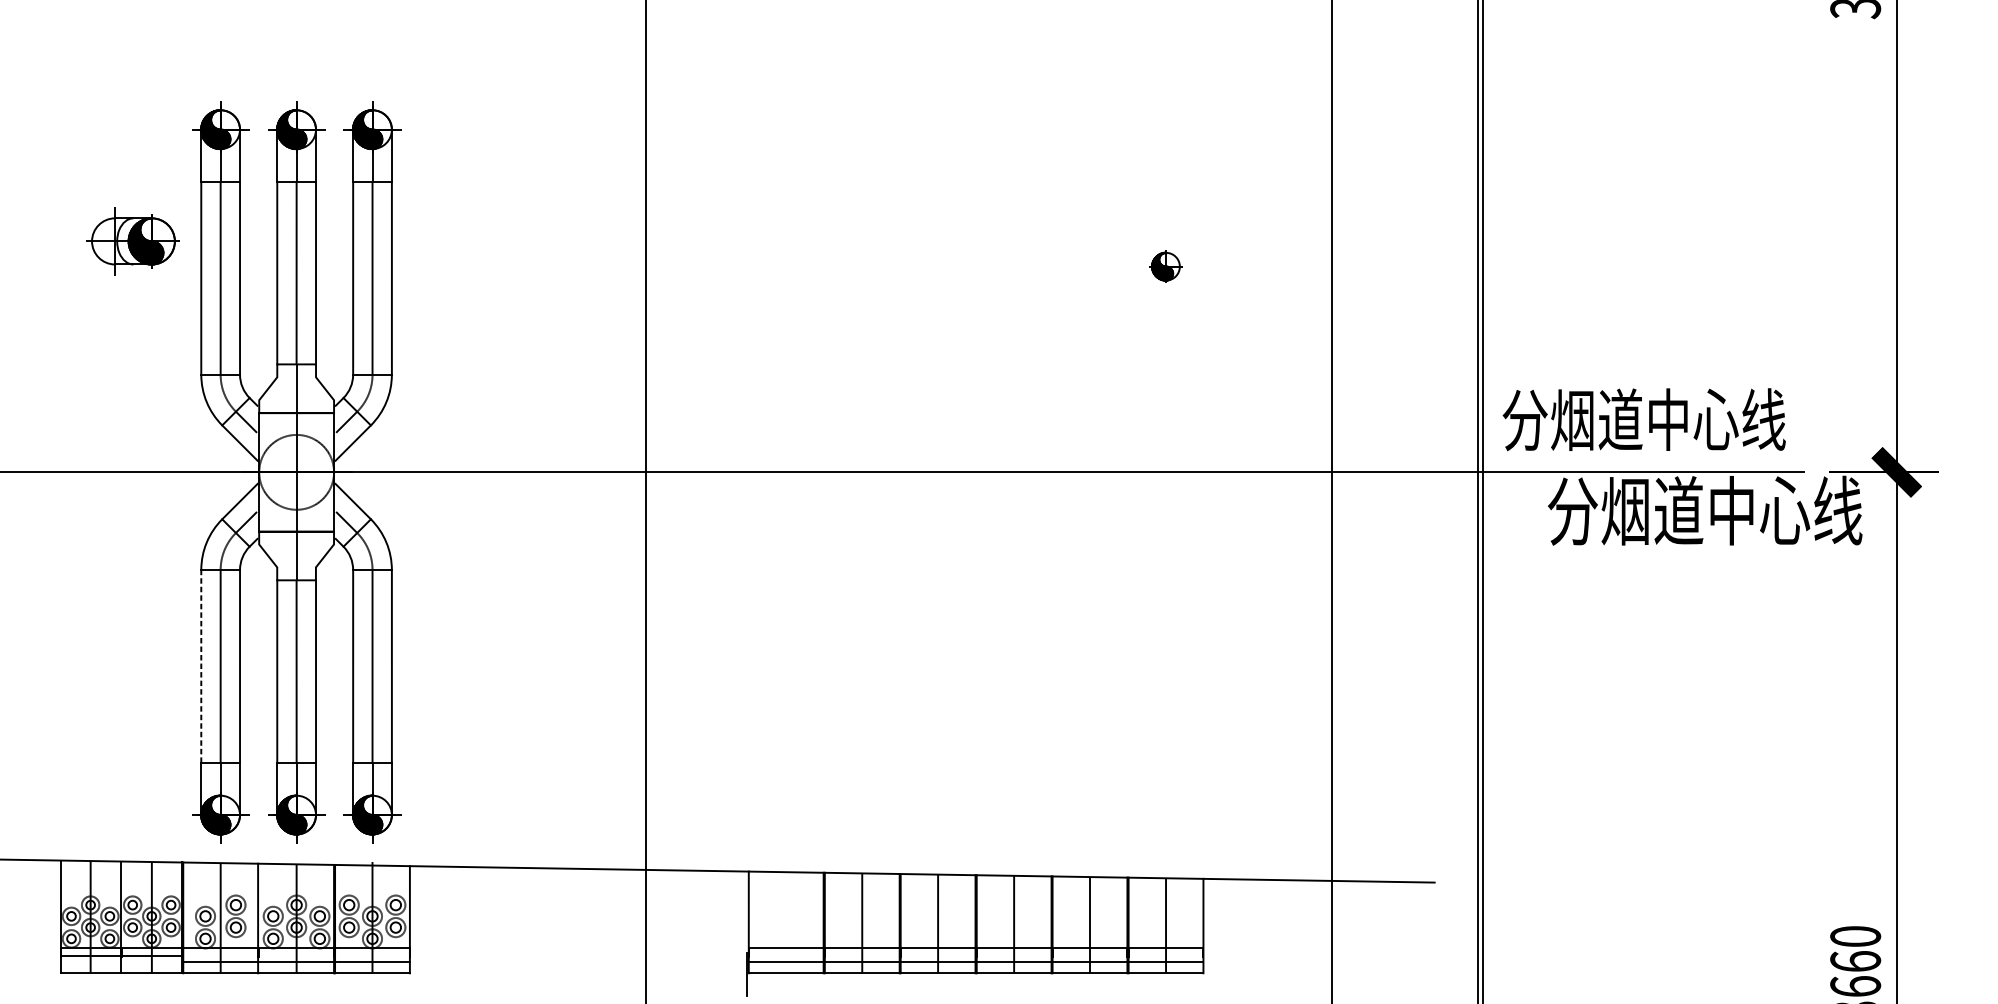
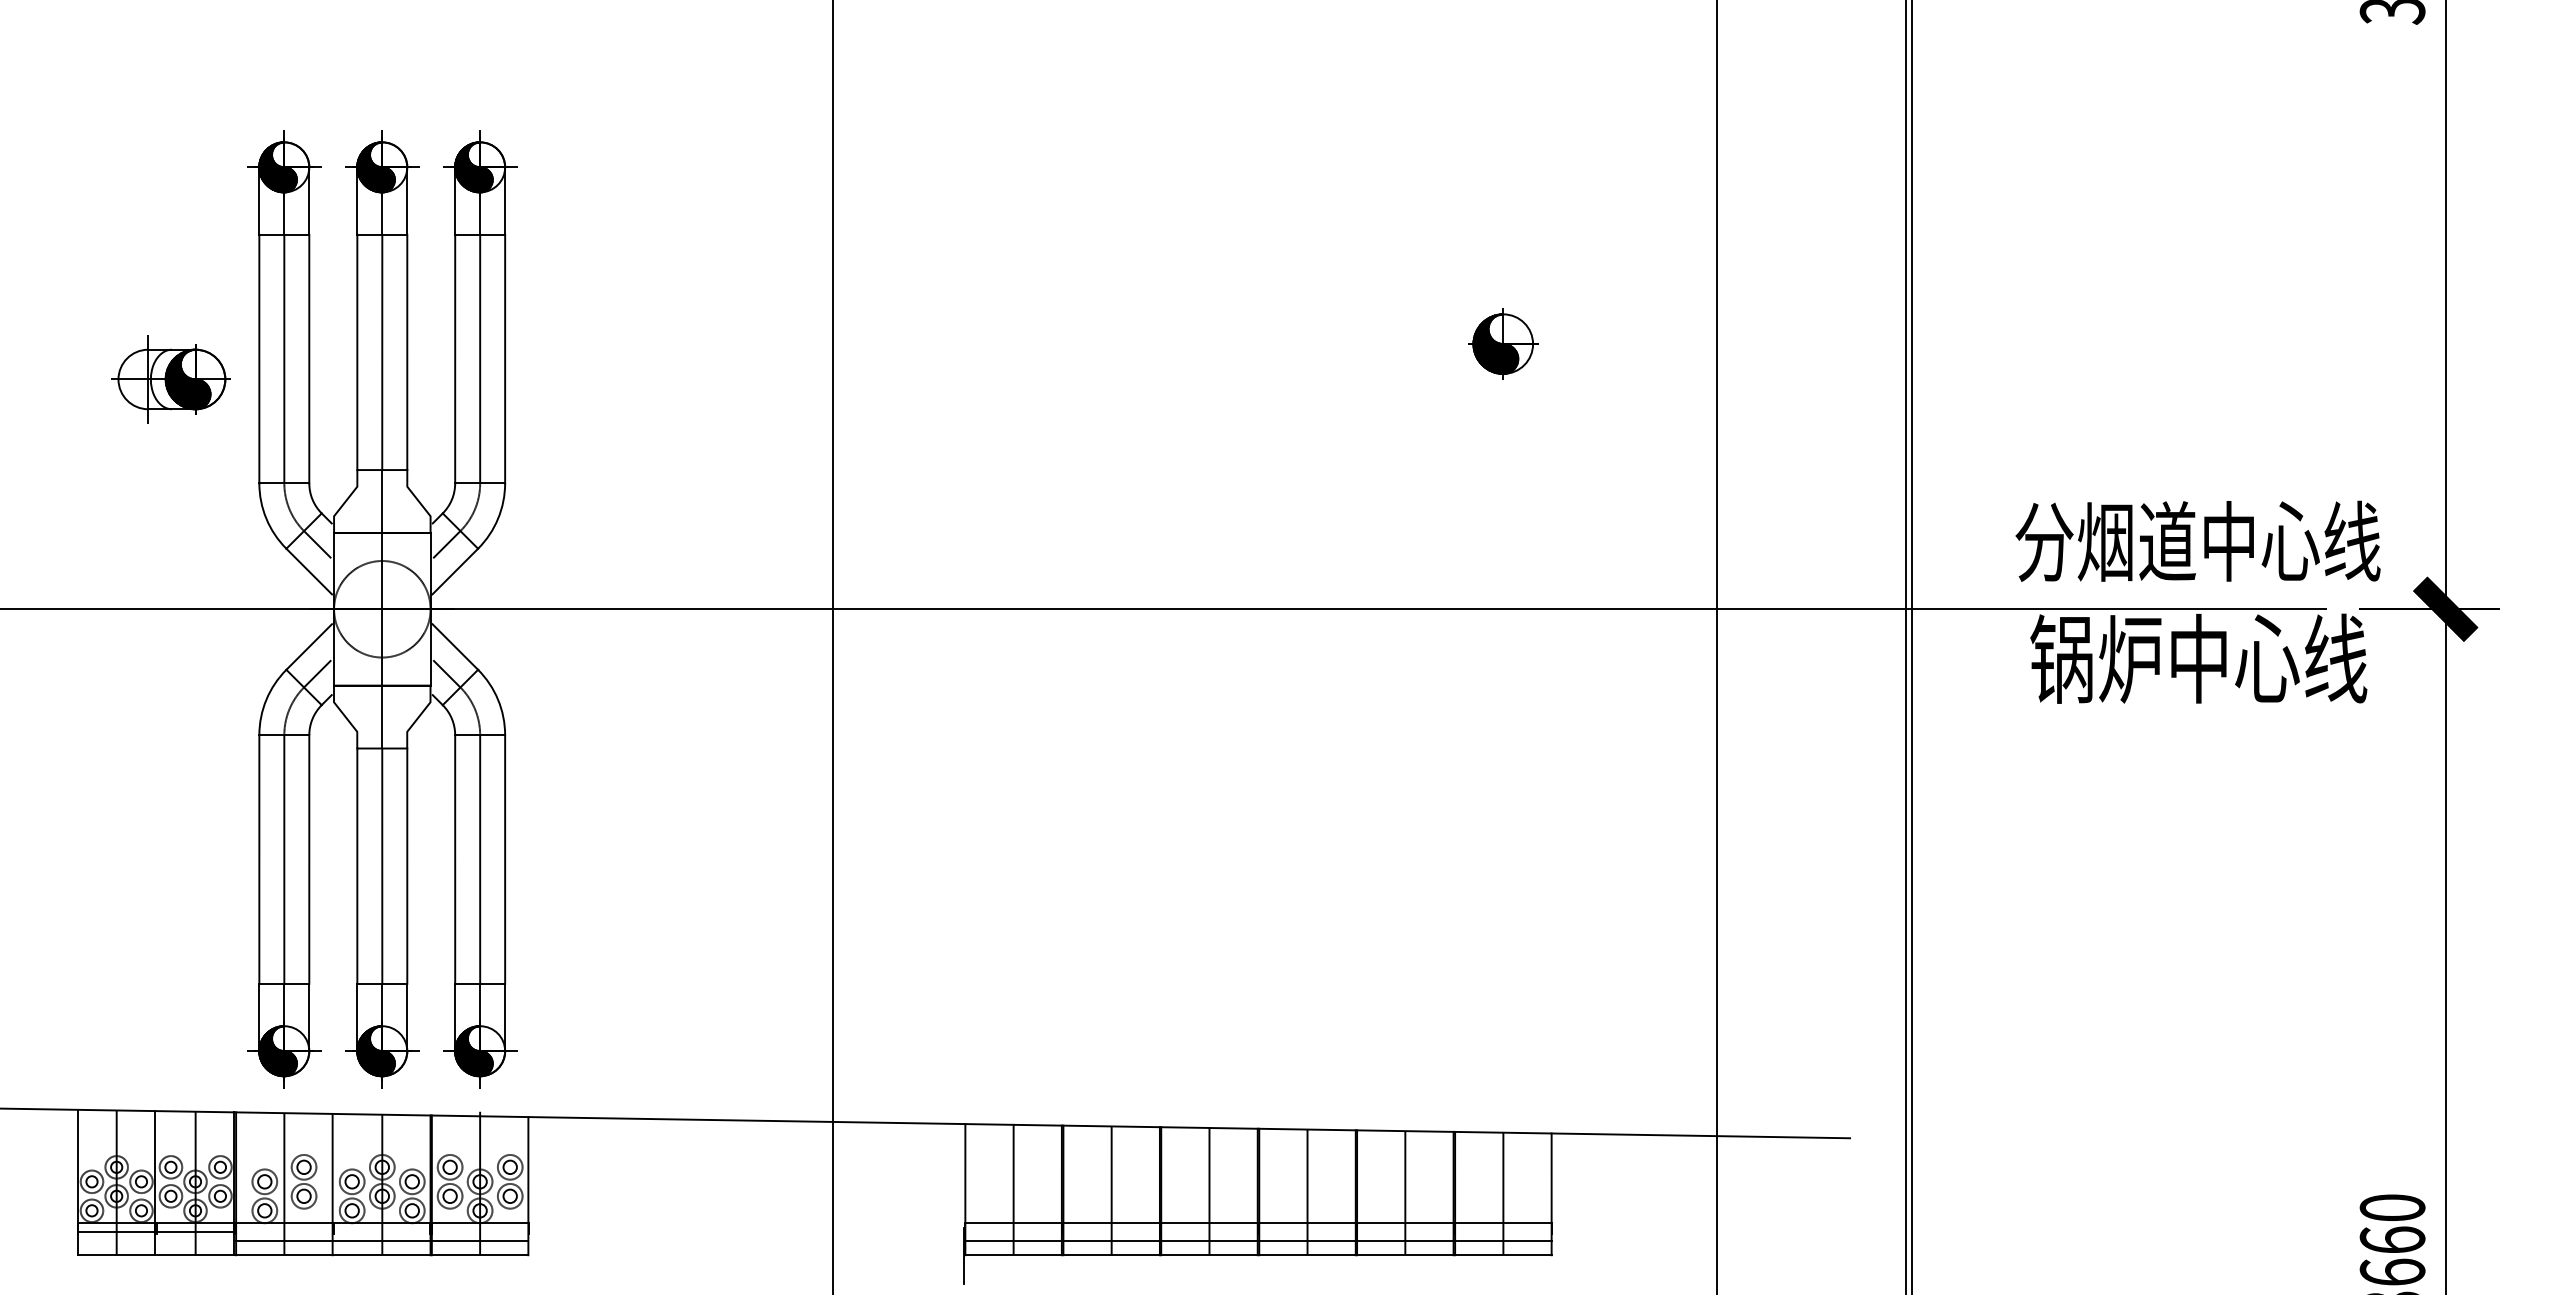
part: (132, 241) -> (170, 379), moved
part: (1166, 266) -> (1503, 343), size x1.67
text: (1643, 419) -> (2197, 540), moved
text: (1705, 510) -> (2198, 658), 分烟道中心线 -> 锅炉中心线
line: (201, 665) -> (259, 858), dashed -> solid
line: (786, 922) -> (1013, 1189), added

